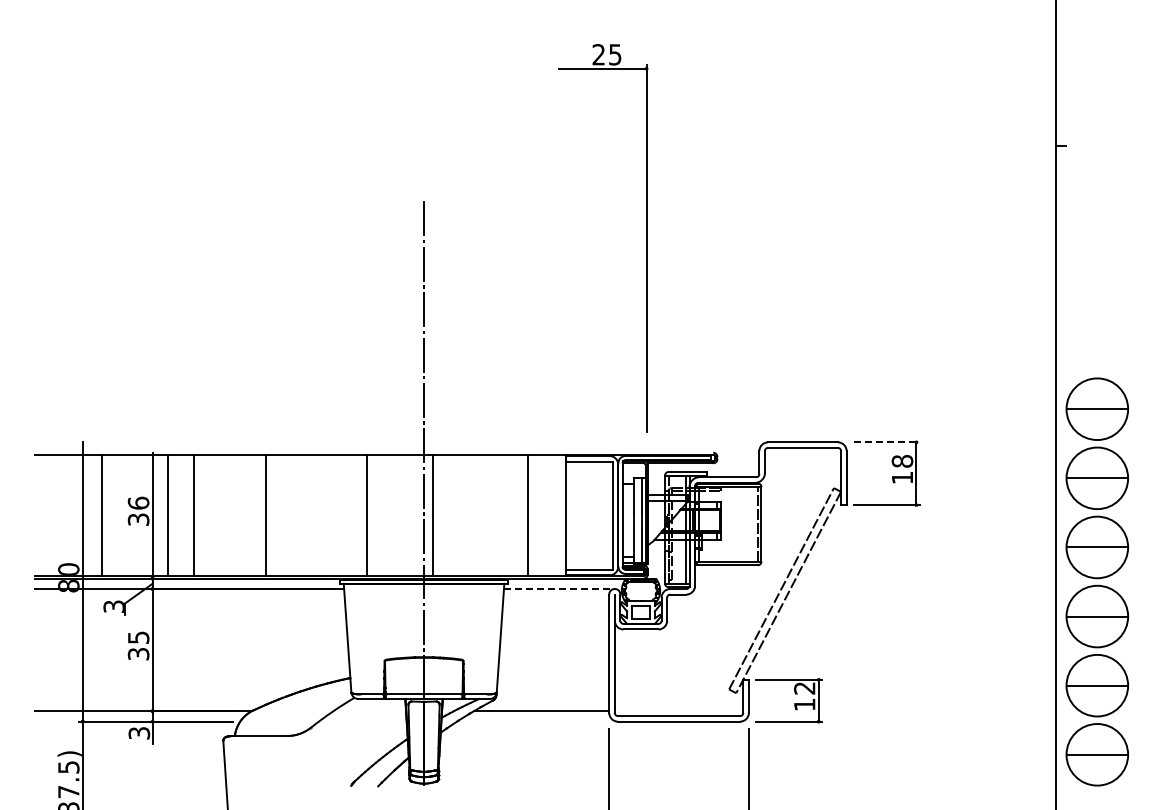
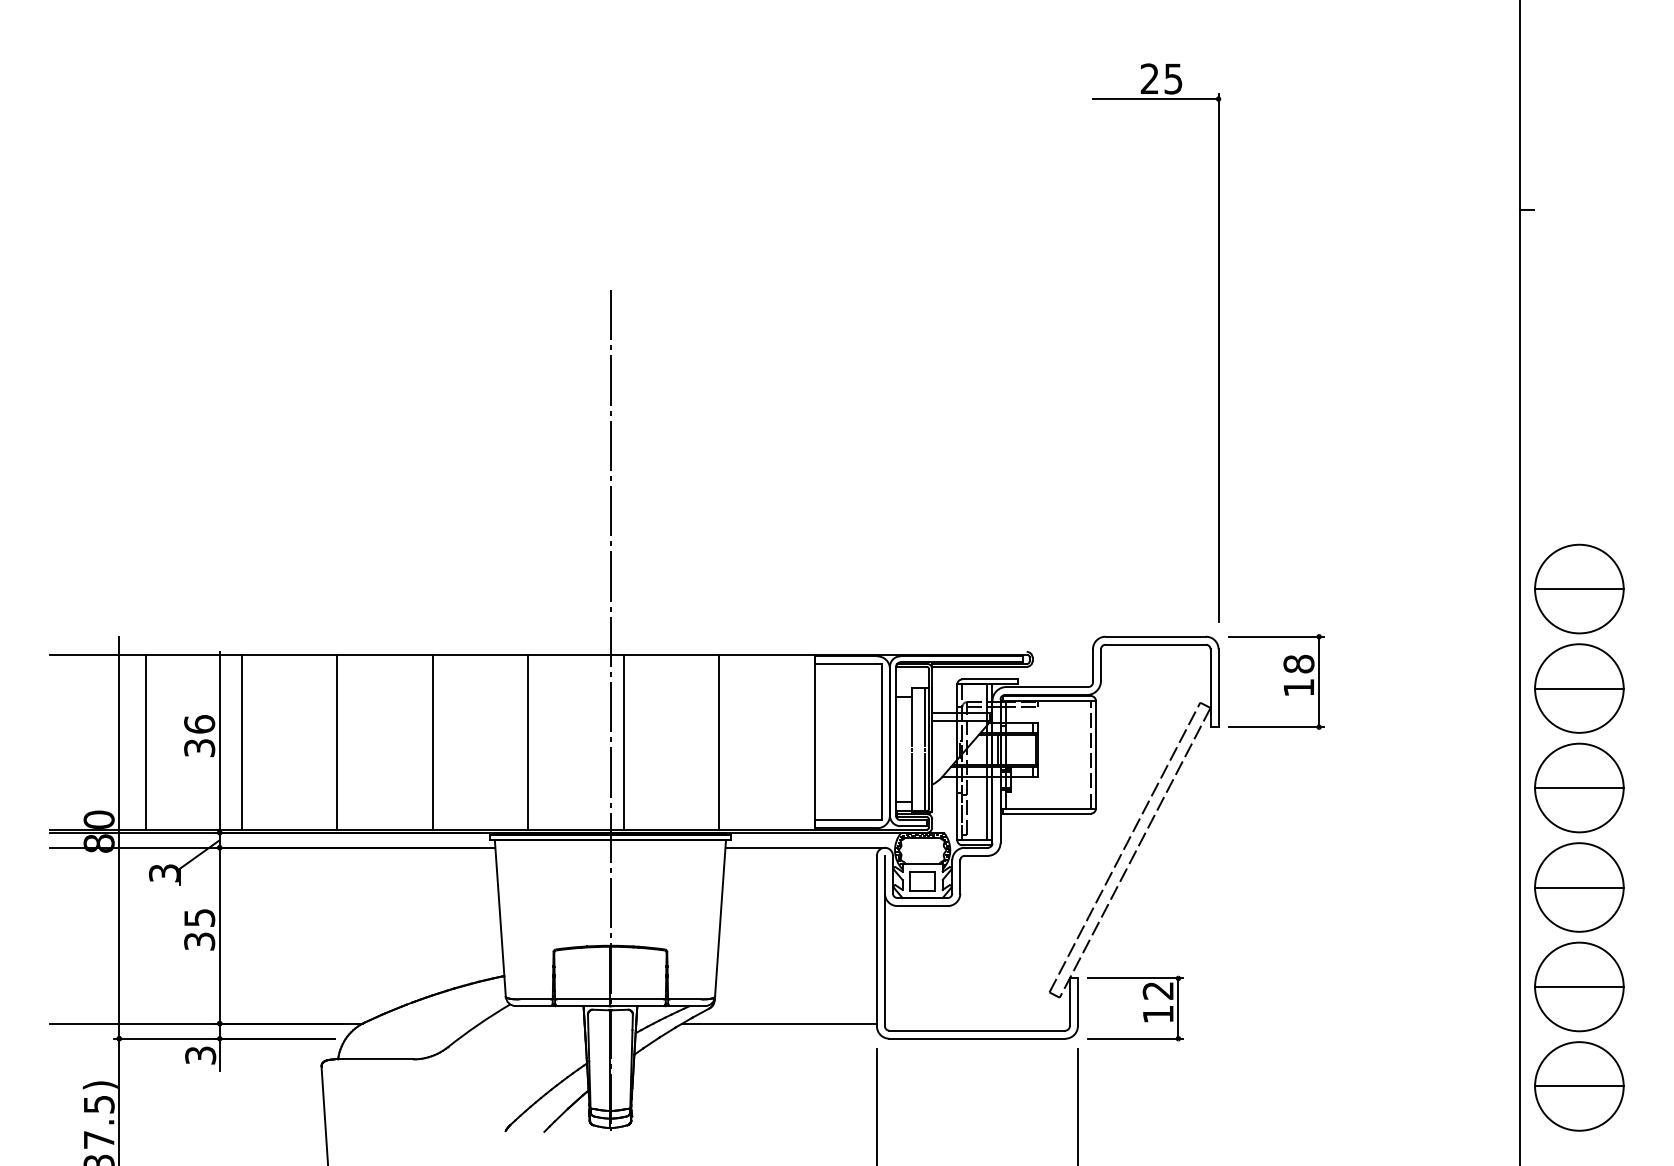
part: (646, 238) -> (1218, 343), moved
line: (887, 442) -> (1277, 636), dashed -> solid
line: (194, 515) -> (337, 742), moved
line: (265, 515) -> (432, 742), moved
line: (527, 515) -> (718, 742), moved
line: (559, 588) -> (805, 847), dashed -> solid

